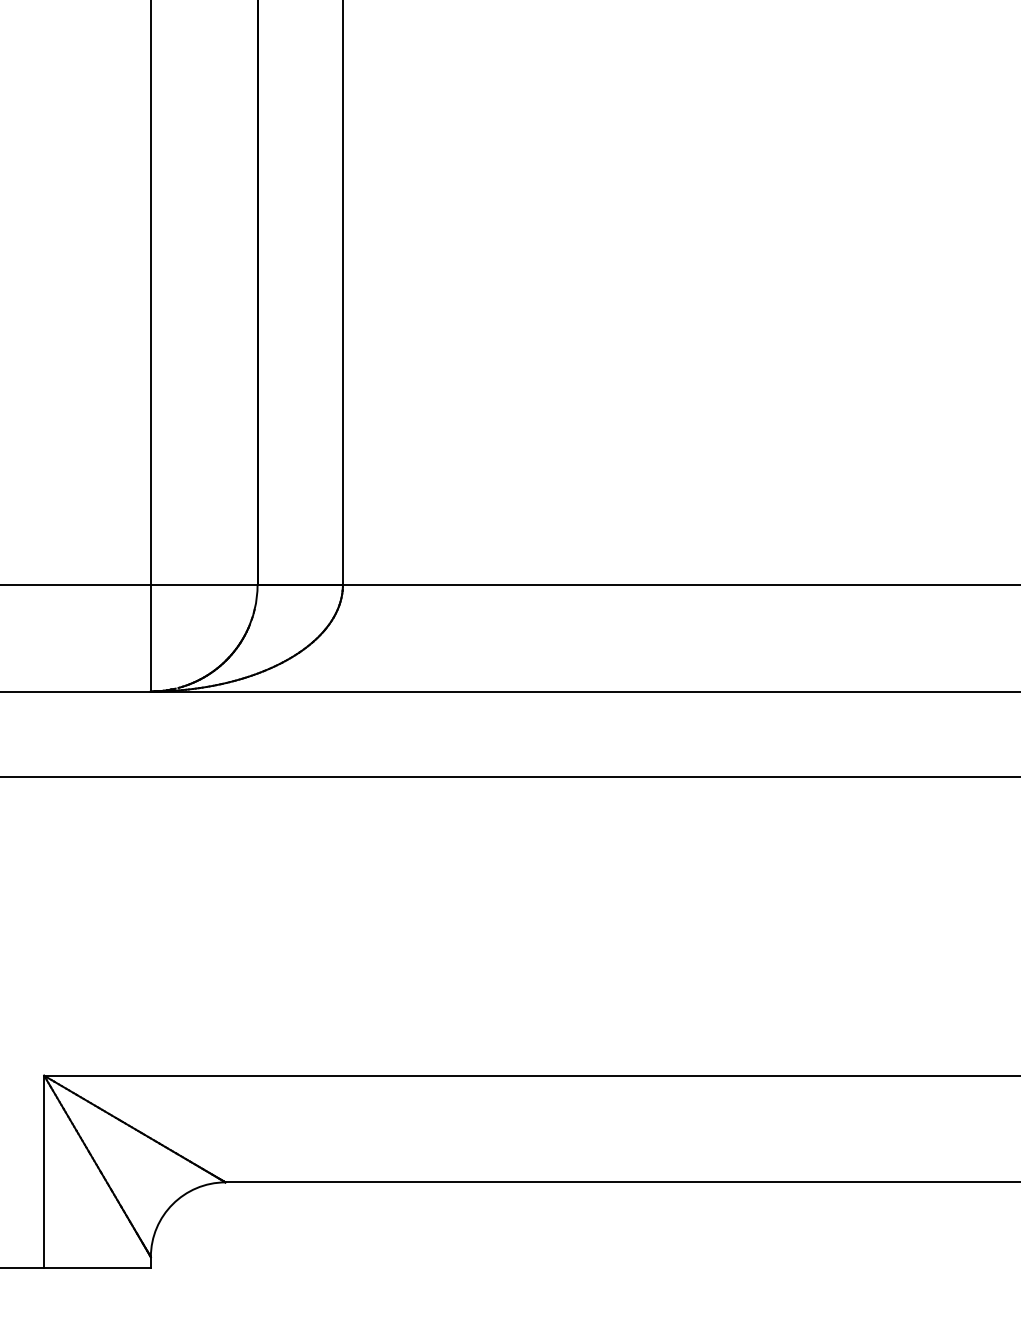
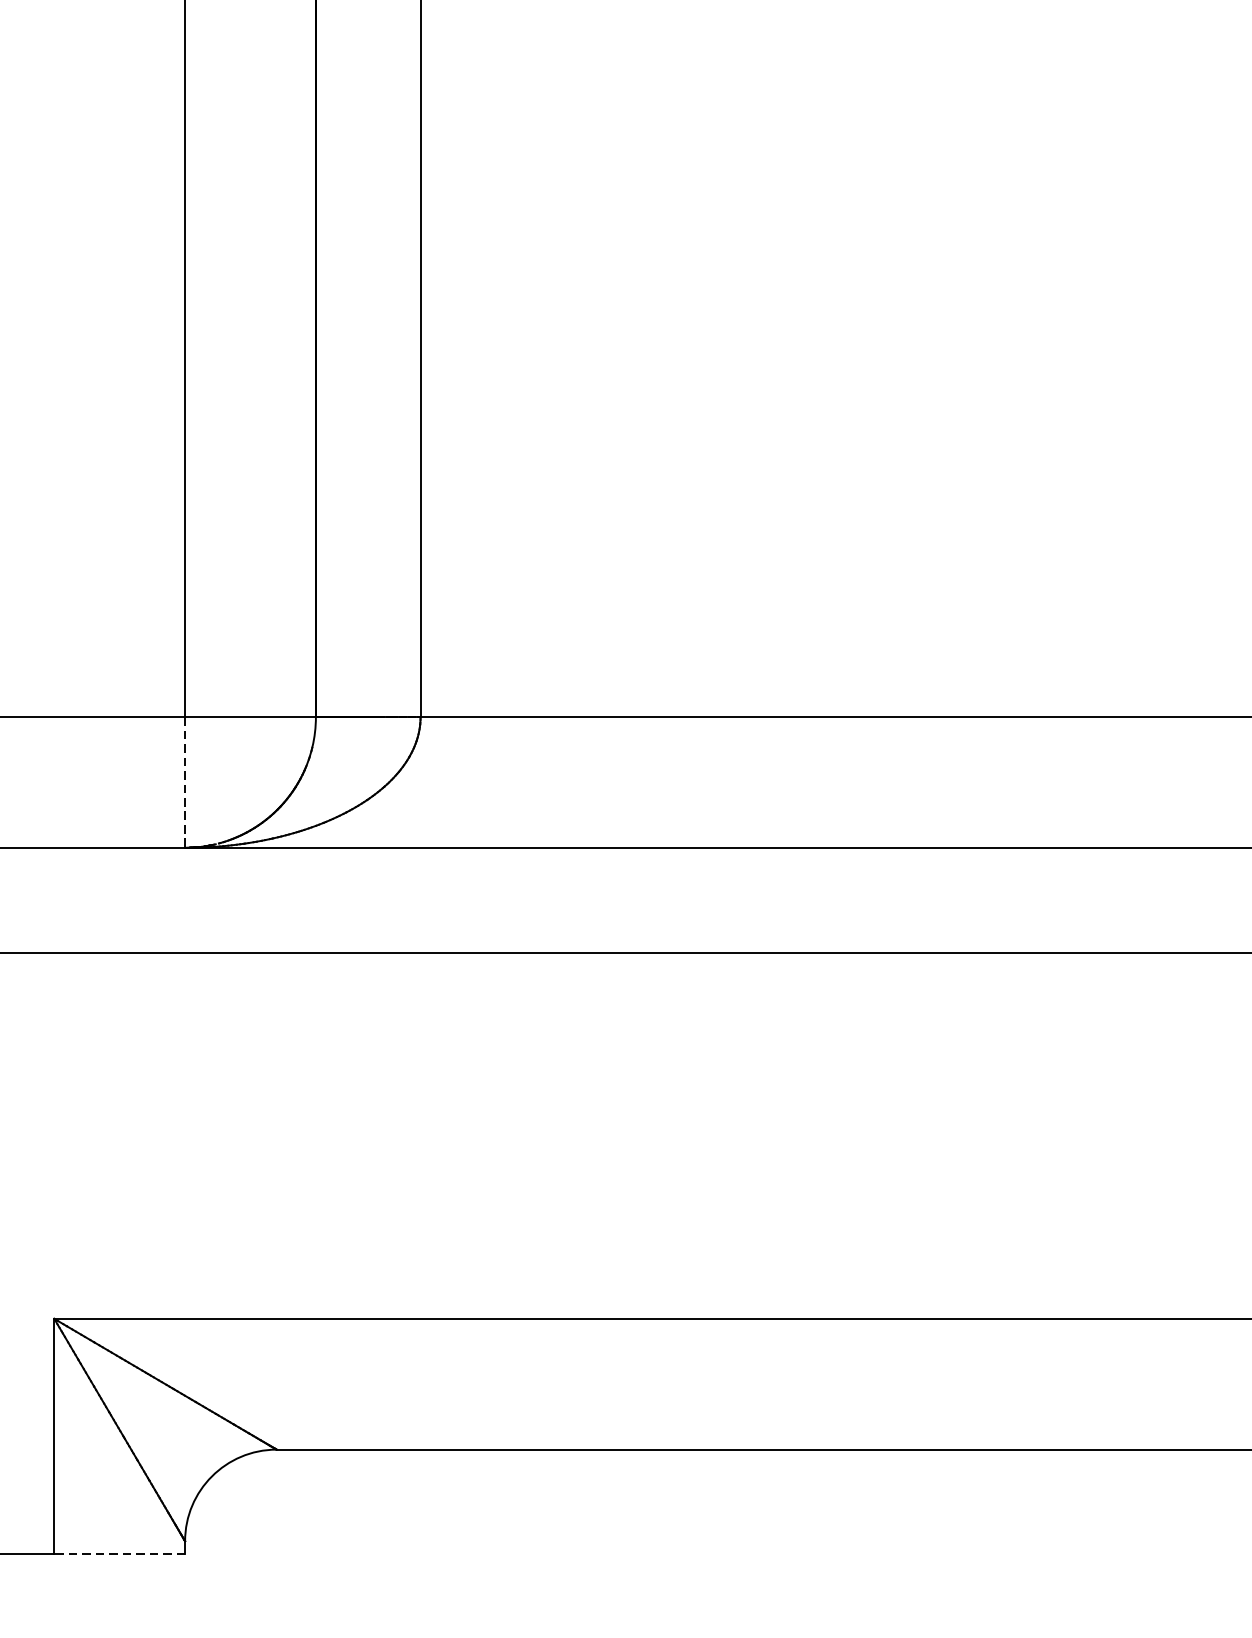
line: (150, 638) -> (184, 782), solid -> dashed
line: (97, 1267) -> (119, 1553), solid -> dashed

